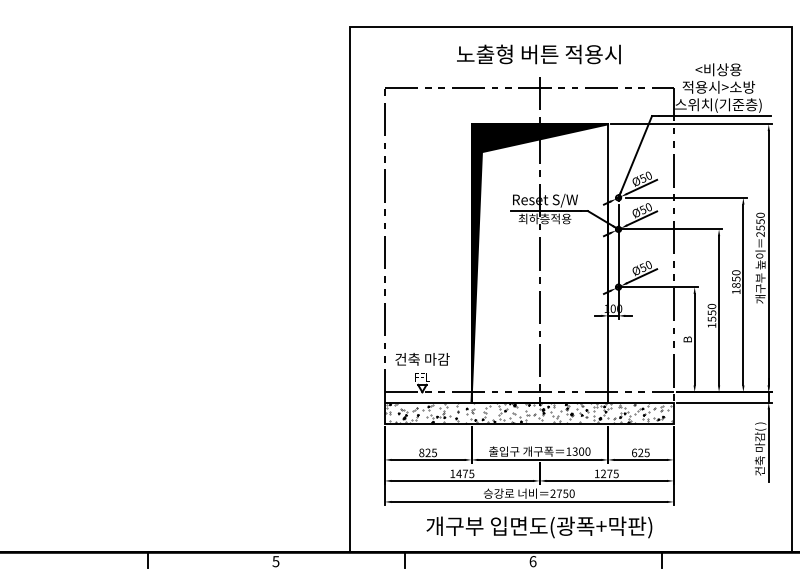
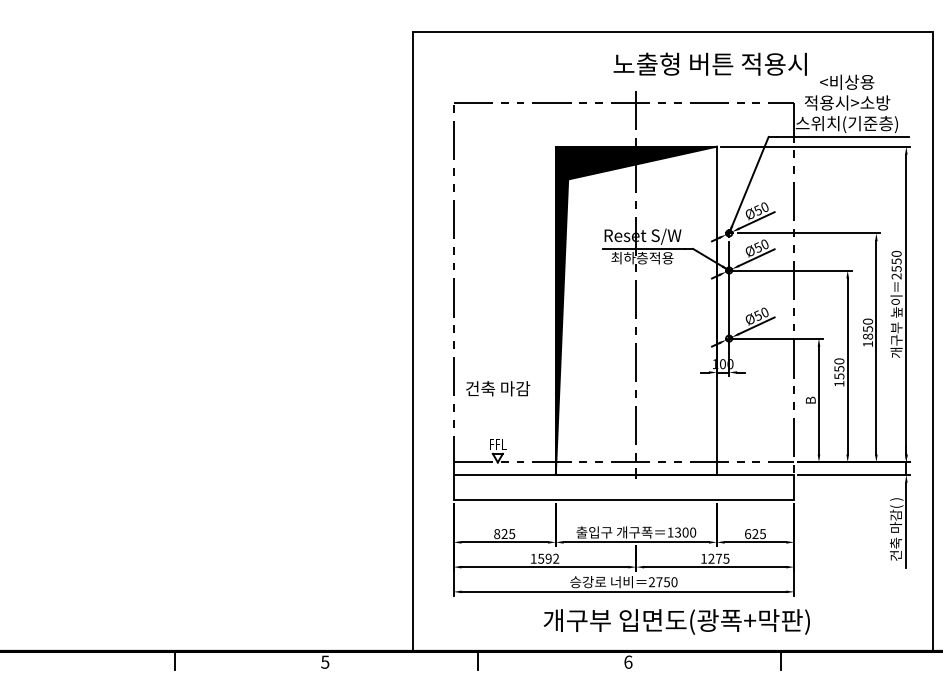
text: (538, 53) -> (709, 63), moved
text: (422, 359) -> (498, 388), moved
hatch: (528, 412) -> (623, 486), removed
text: (465, 473) -> (548, 558), 1475 -> 1592
text: (539, 527) -> (676, 621), moved

